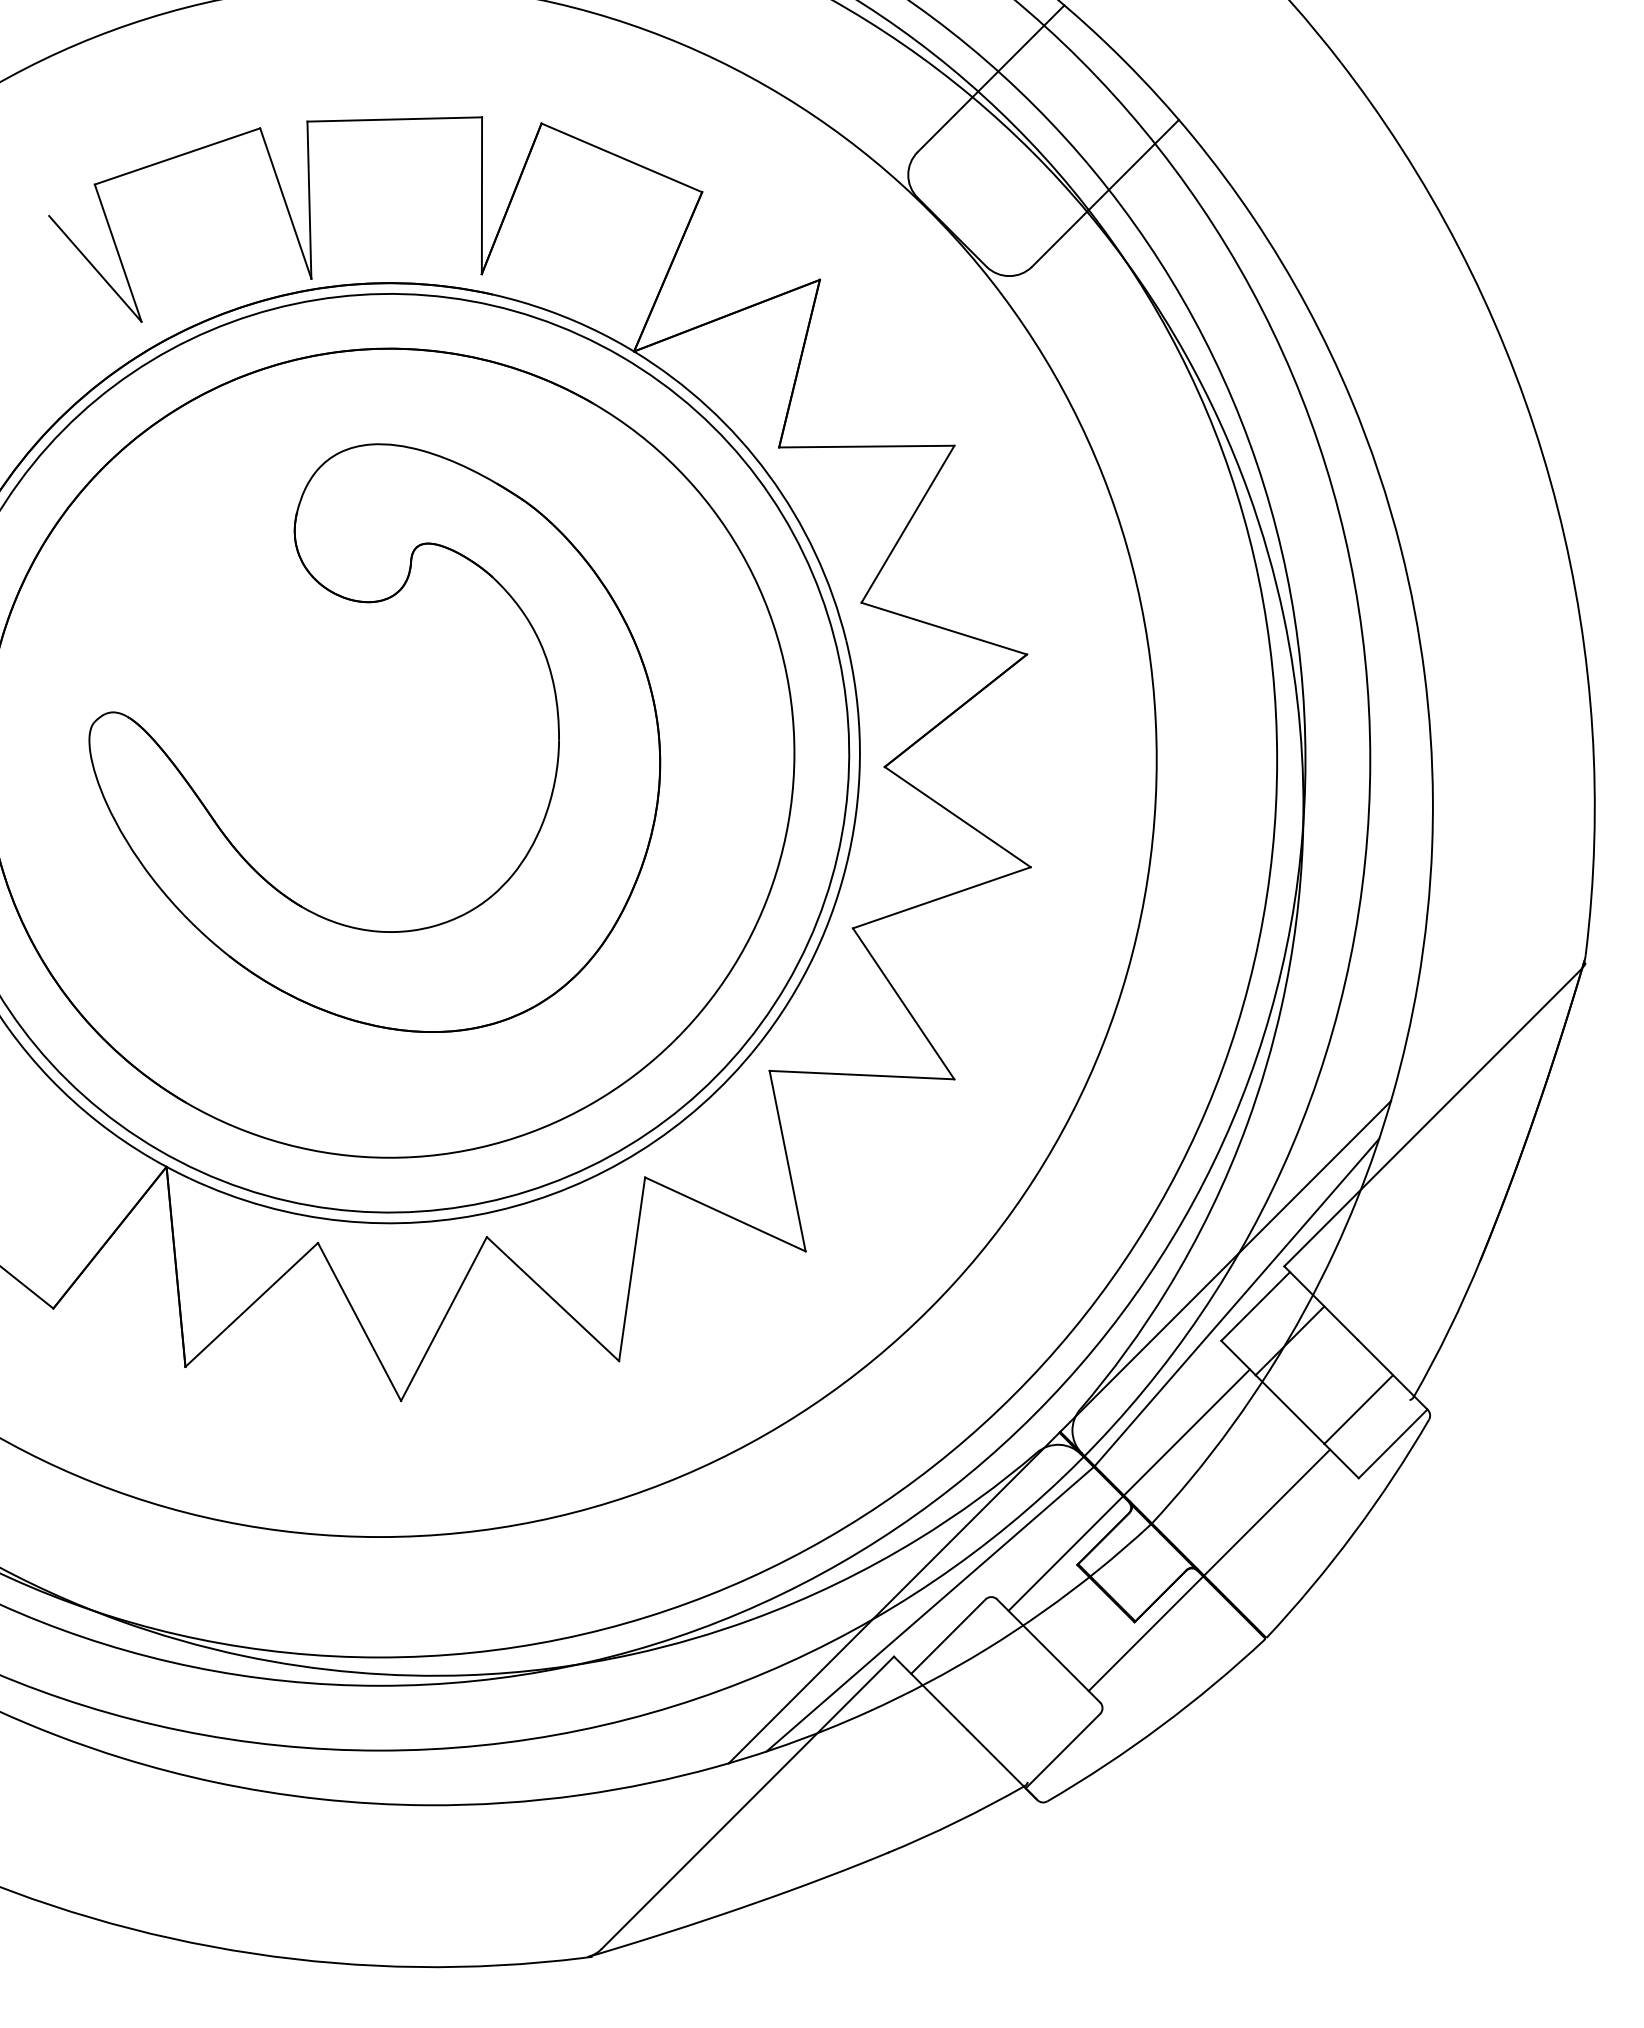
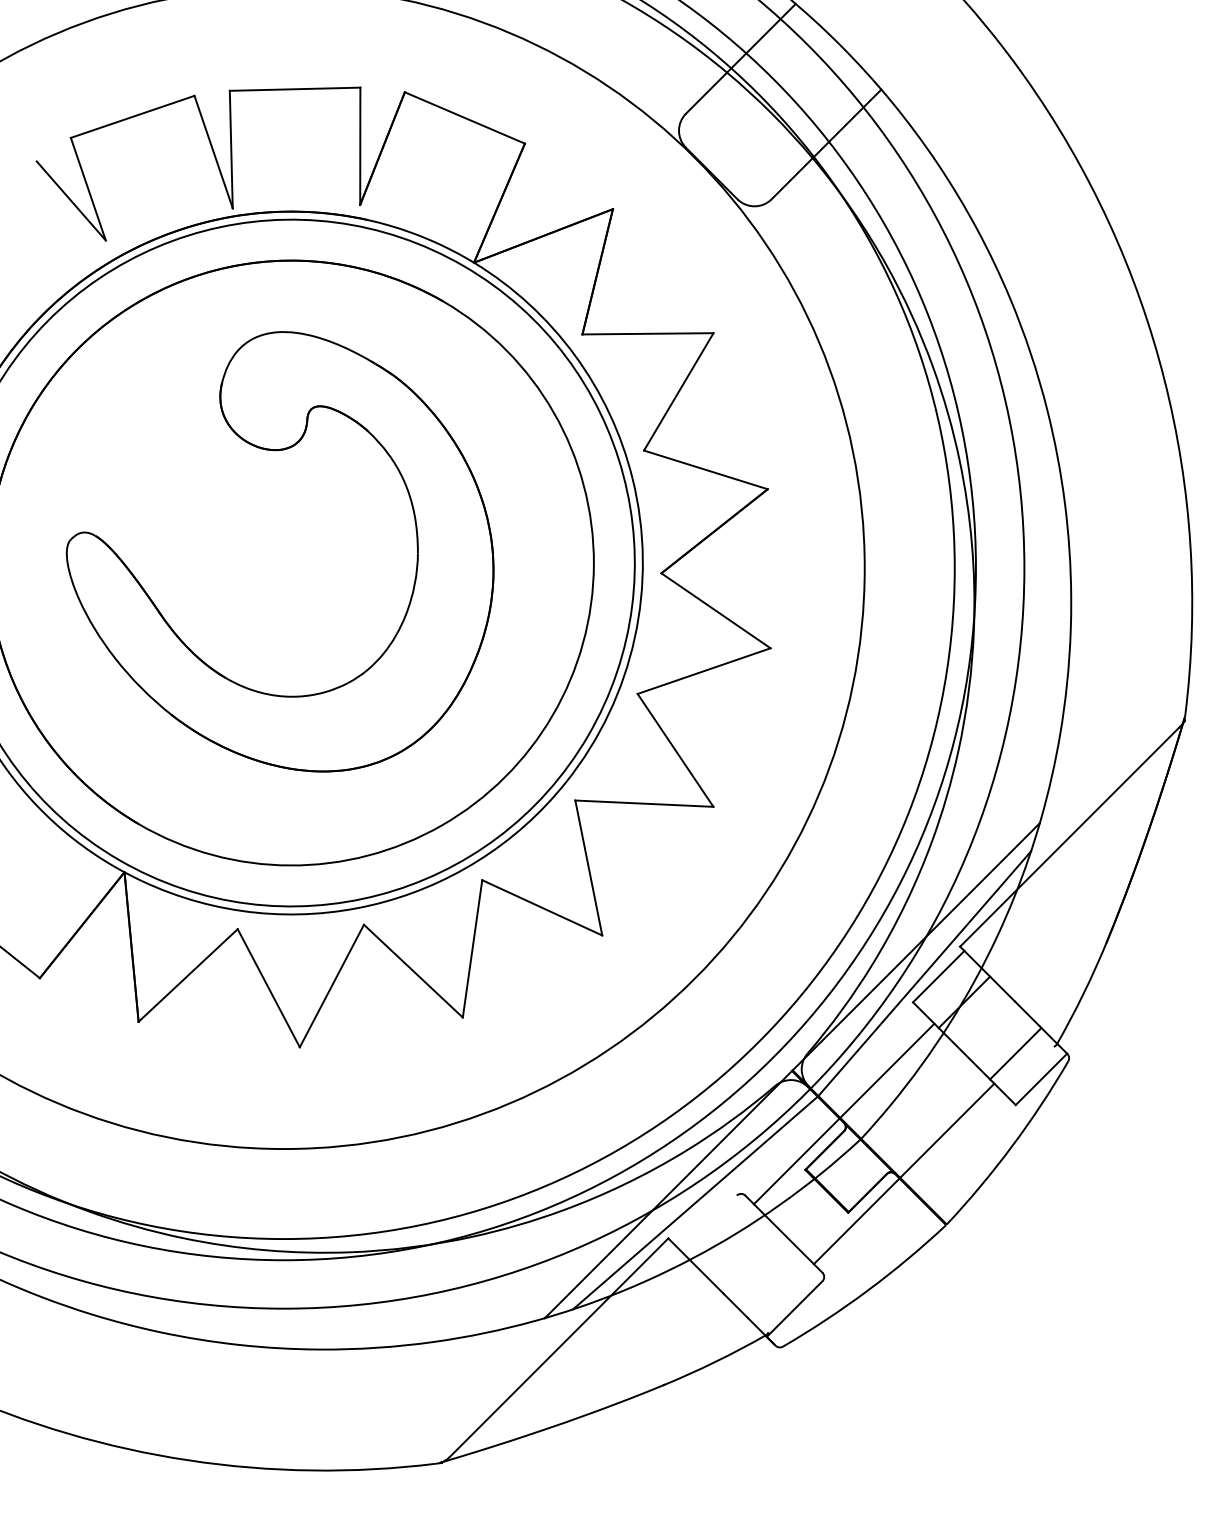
line: (948, 1636) -> (709, 1223), removed

